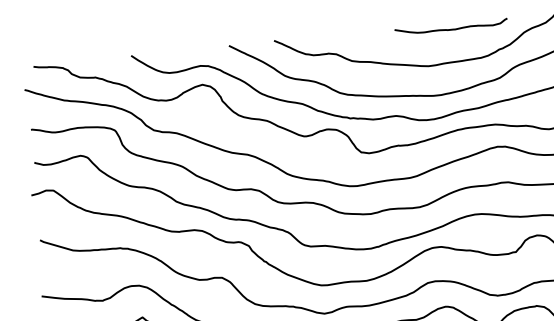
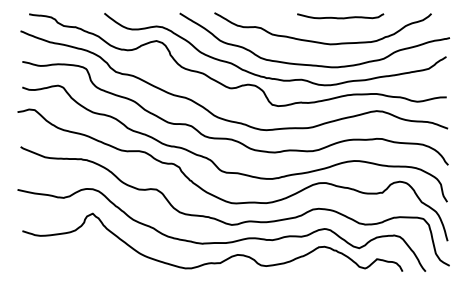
curve: (451, 28) -> (340, 17), moved

